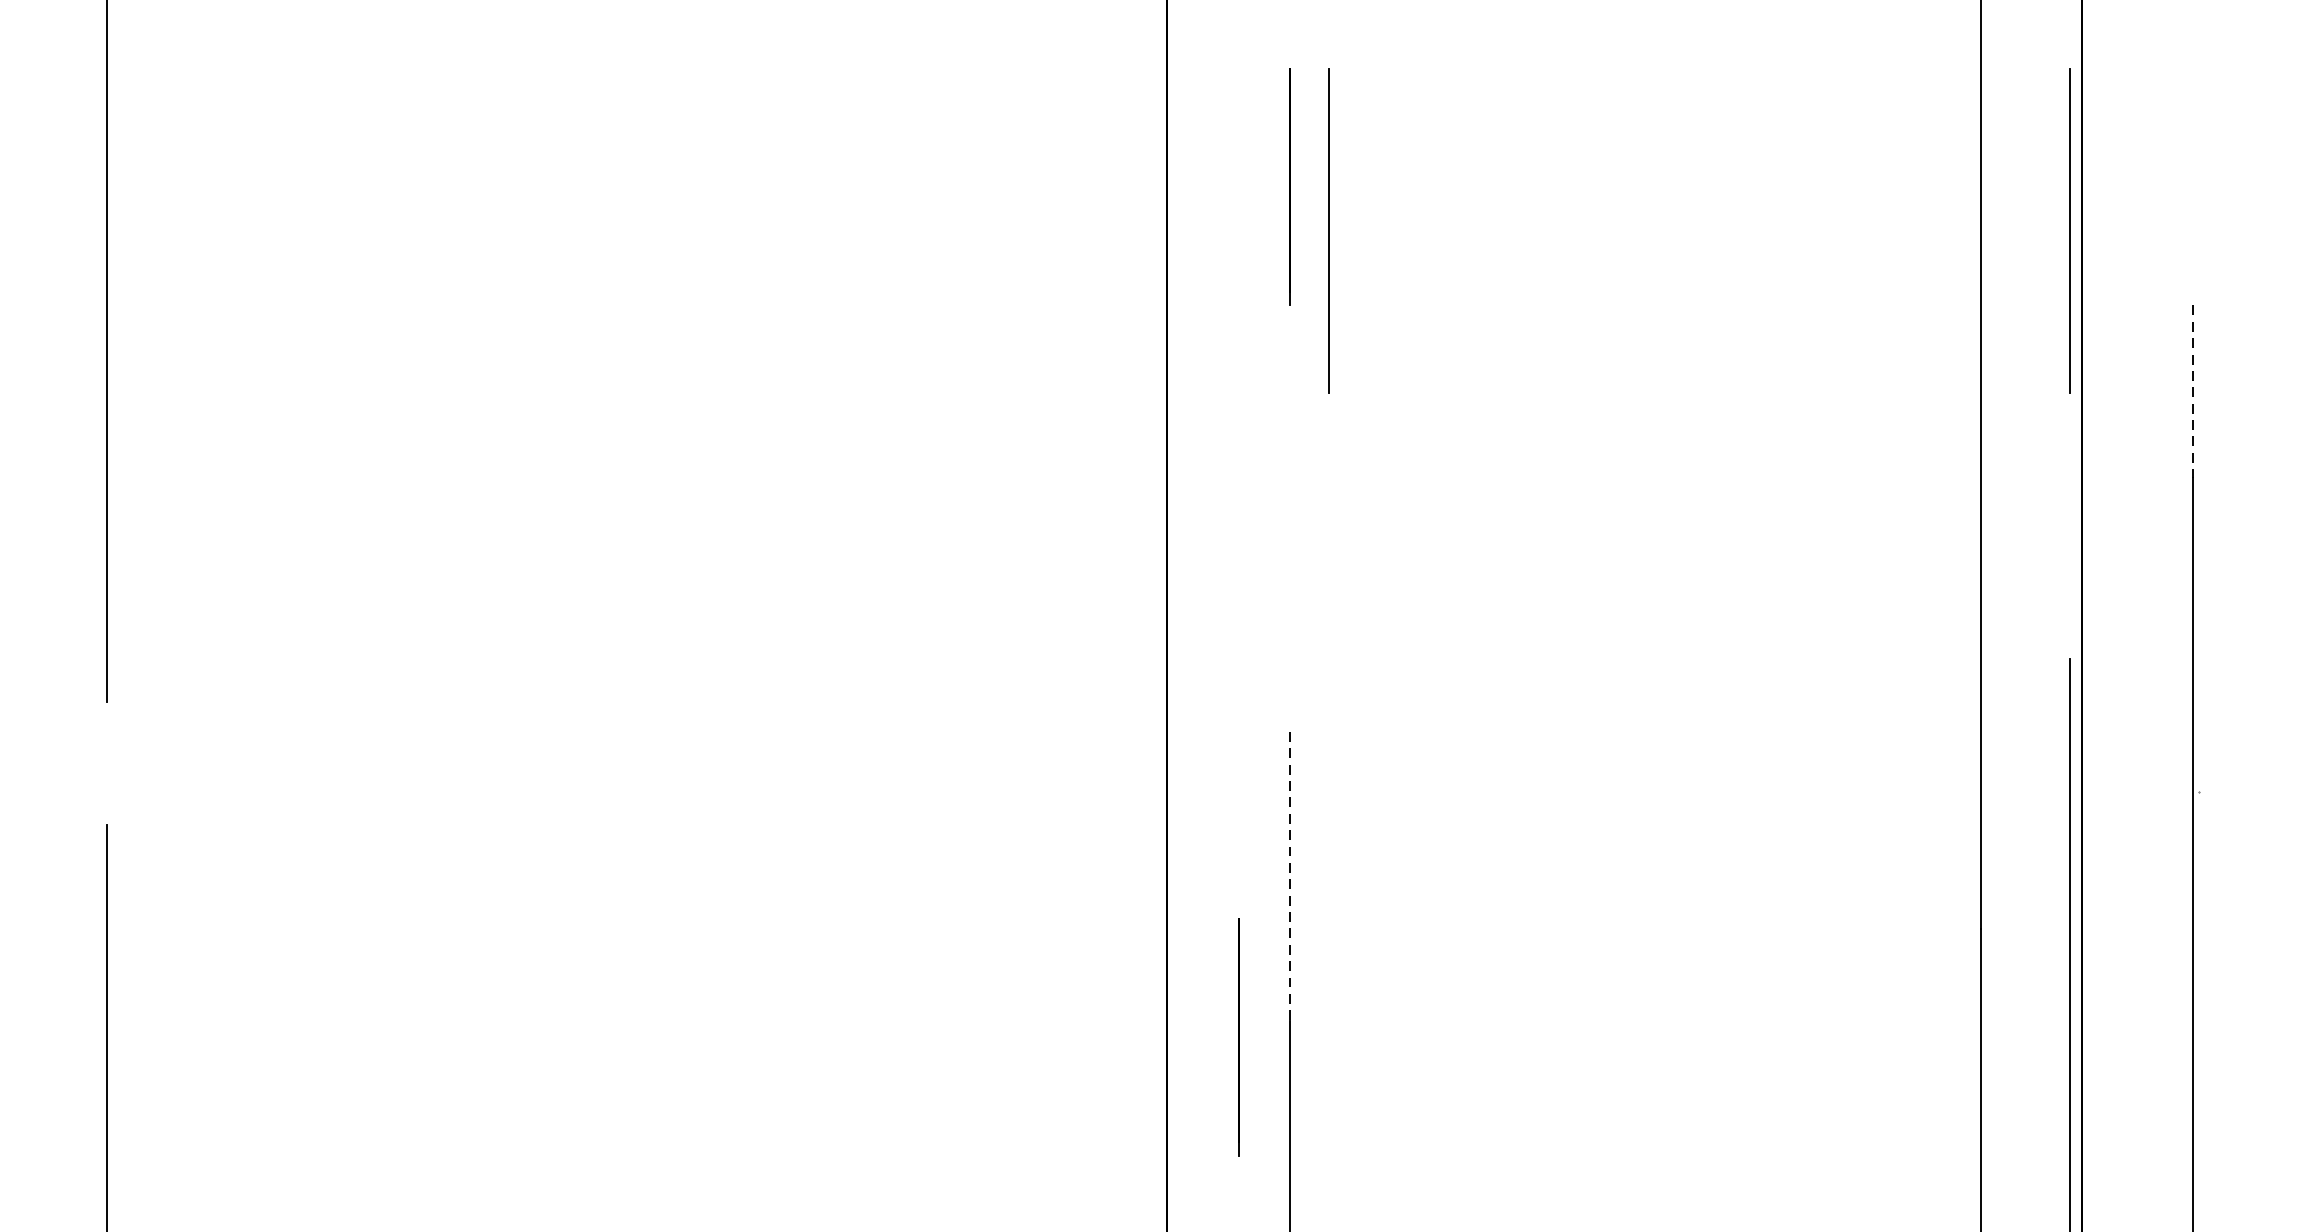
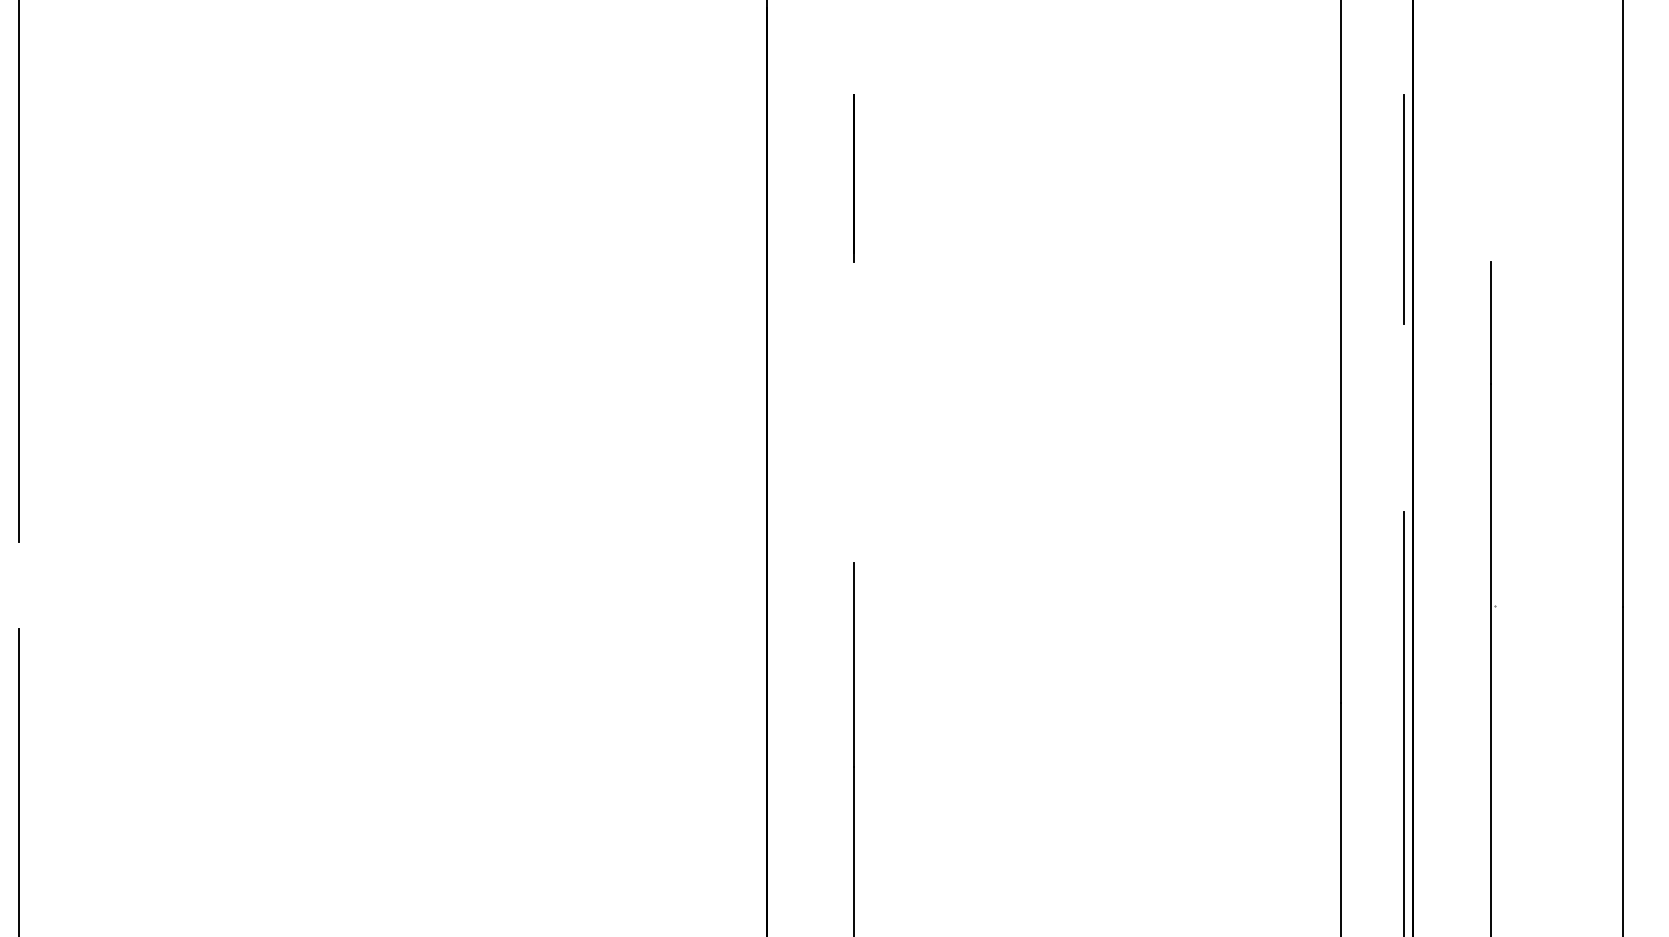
line: (1327, 230) -> (880, 209), removed
line: (2193, 392) -> (1491, 323), dashed -> solid
line: (1290, 876) -> (854, 665), dashed -> solid
line: (1238, 1036) -> (817, 778), removed

